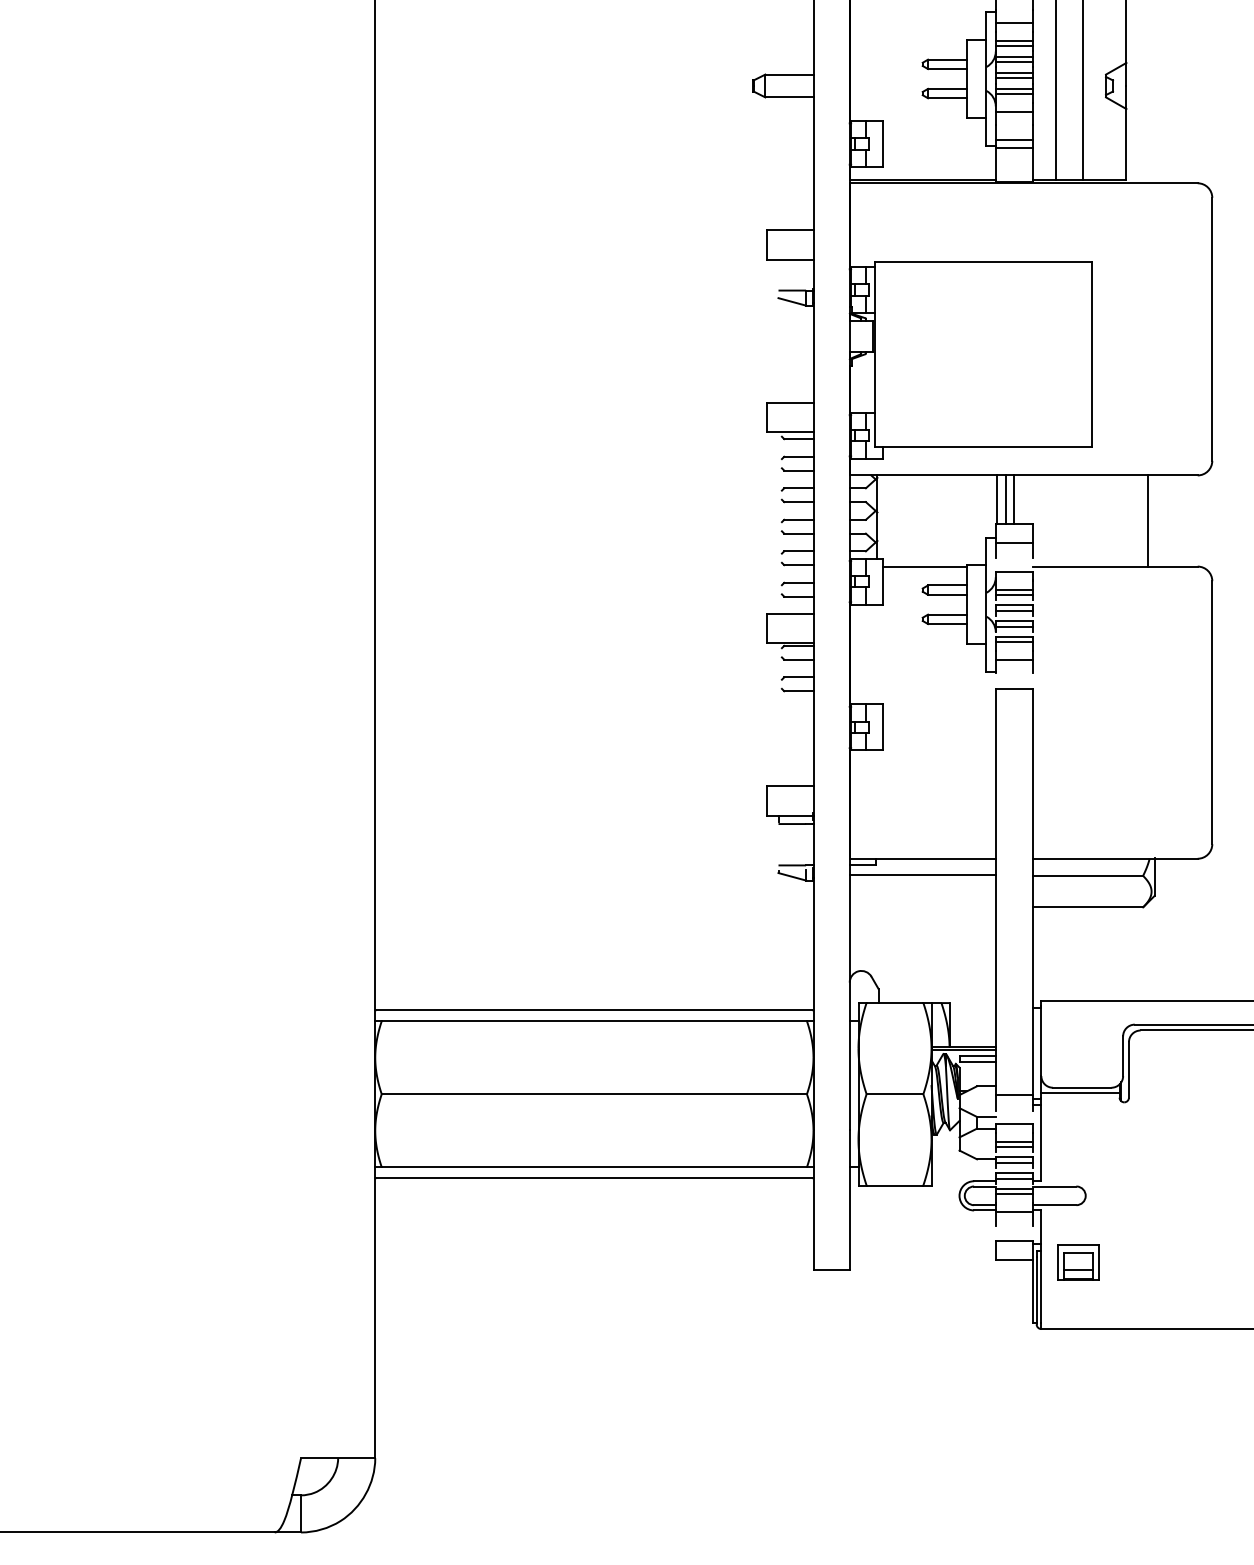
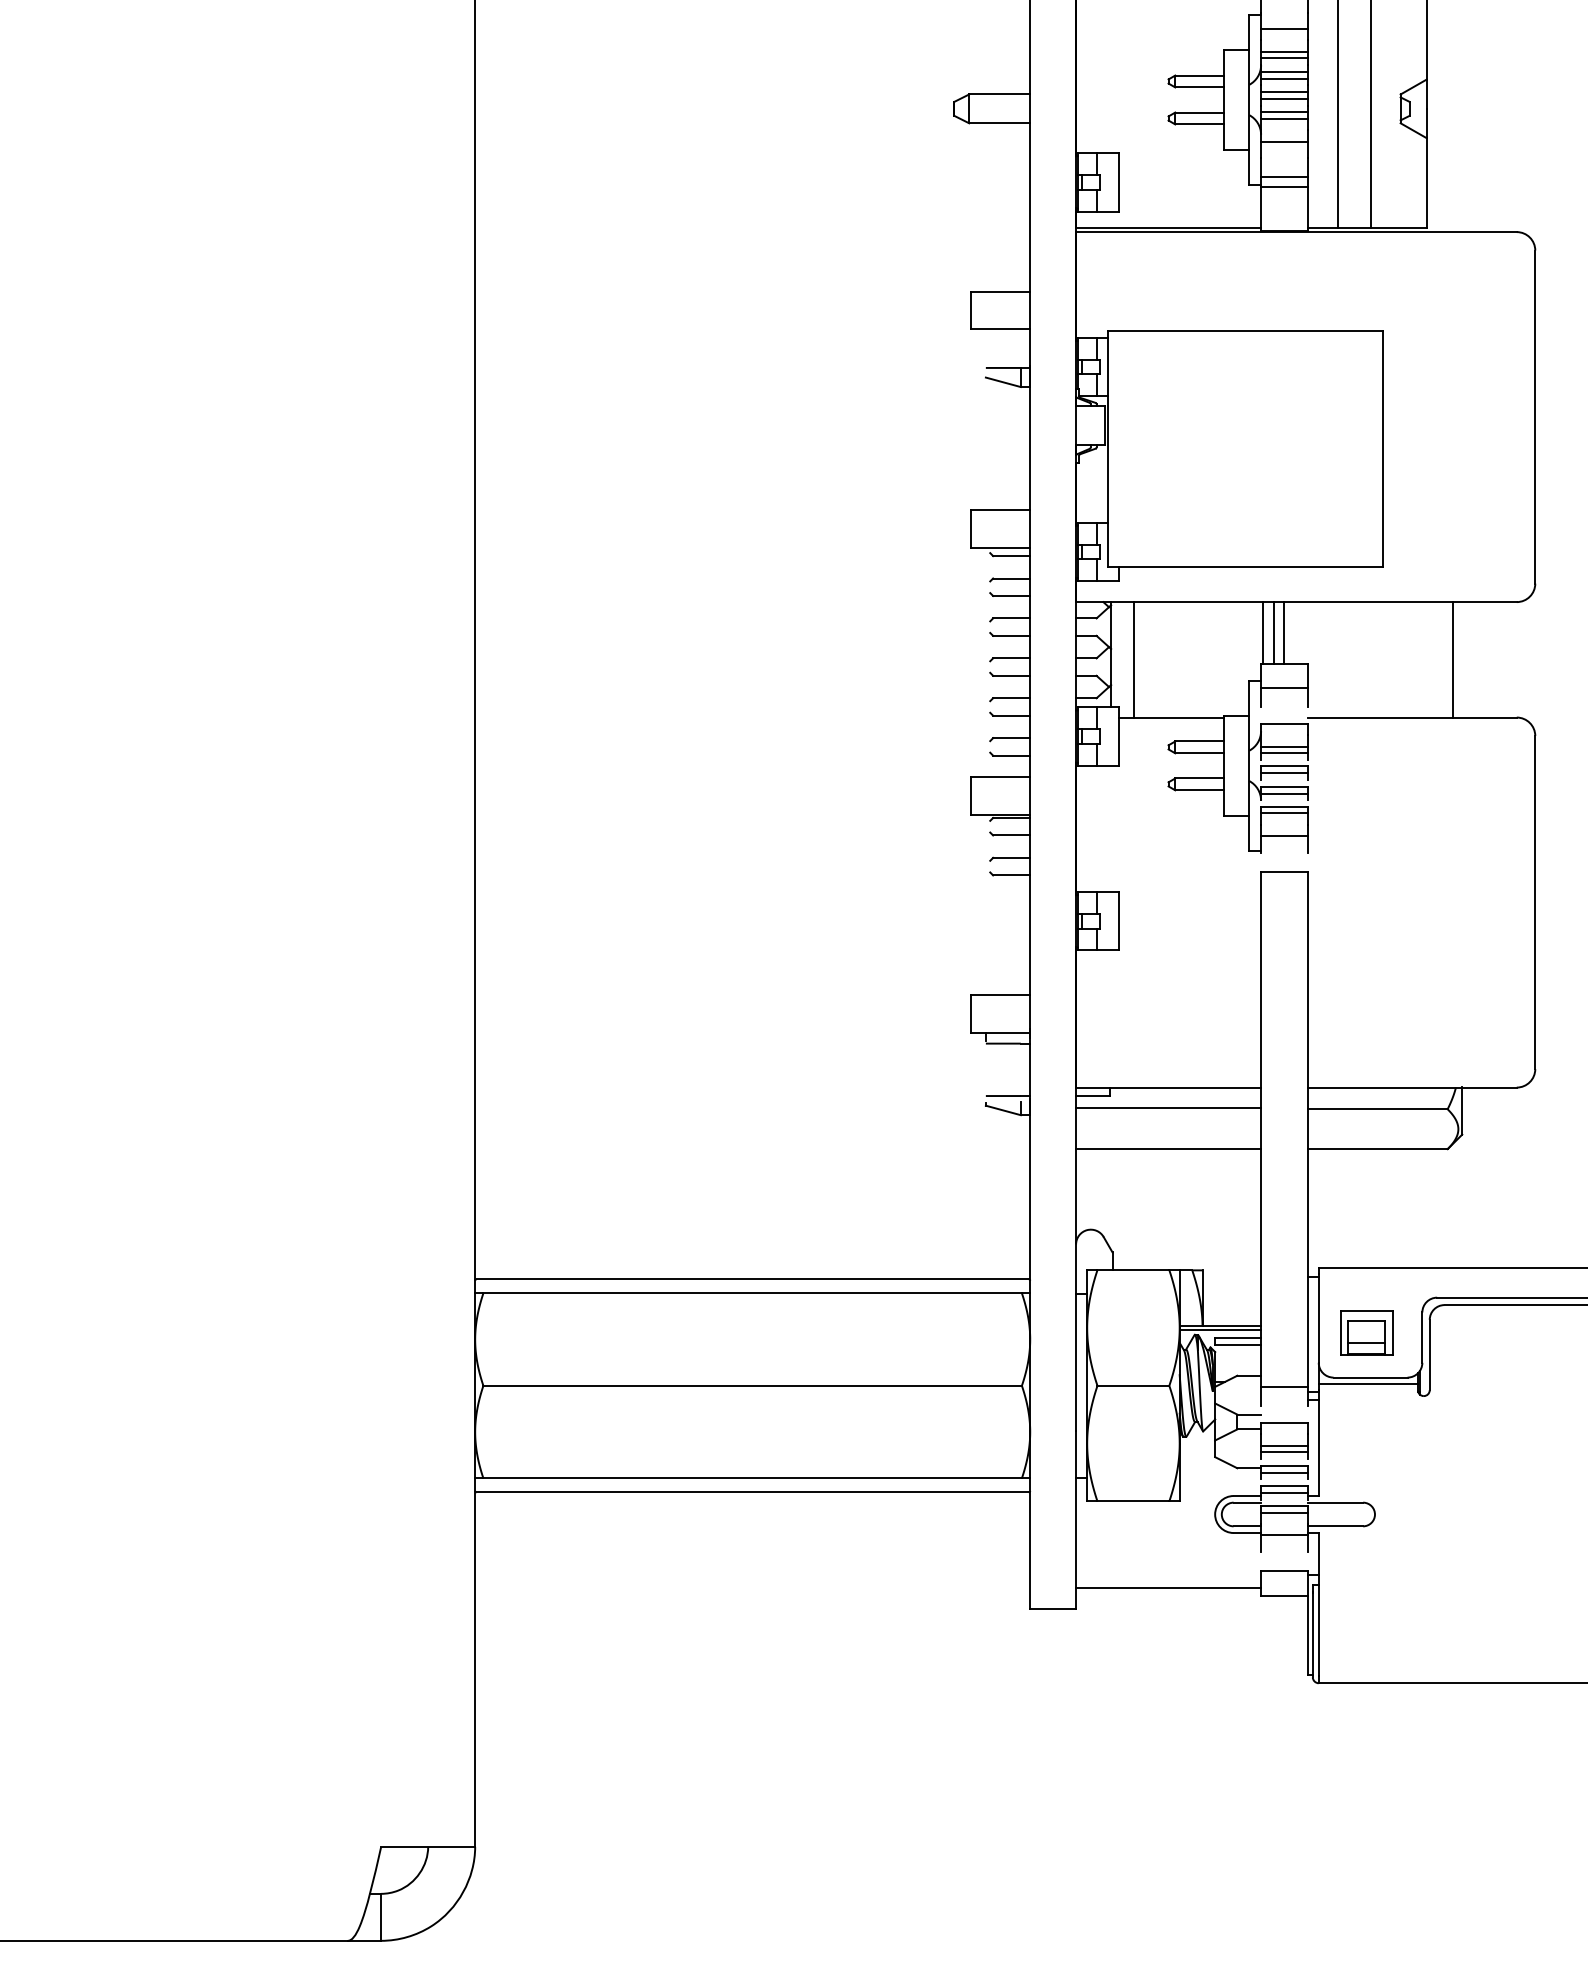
line: (895, 520) -> (1134, 659), added
line: (922, 907) -> (1168, 1149), added
line: (922, 1253) -> (1168, 1587), added
part: (1078, 1262) -> (1367, 1332), moved

